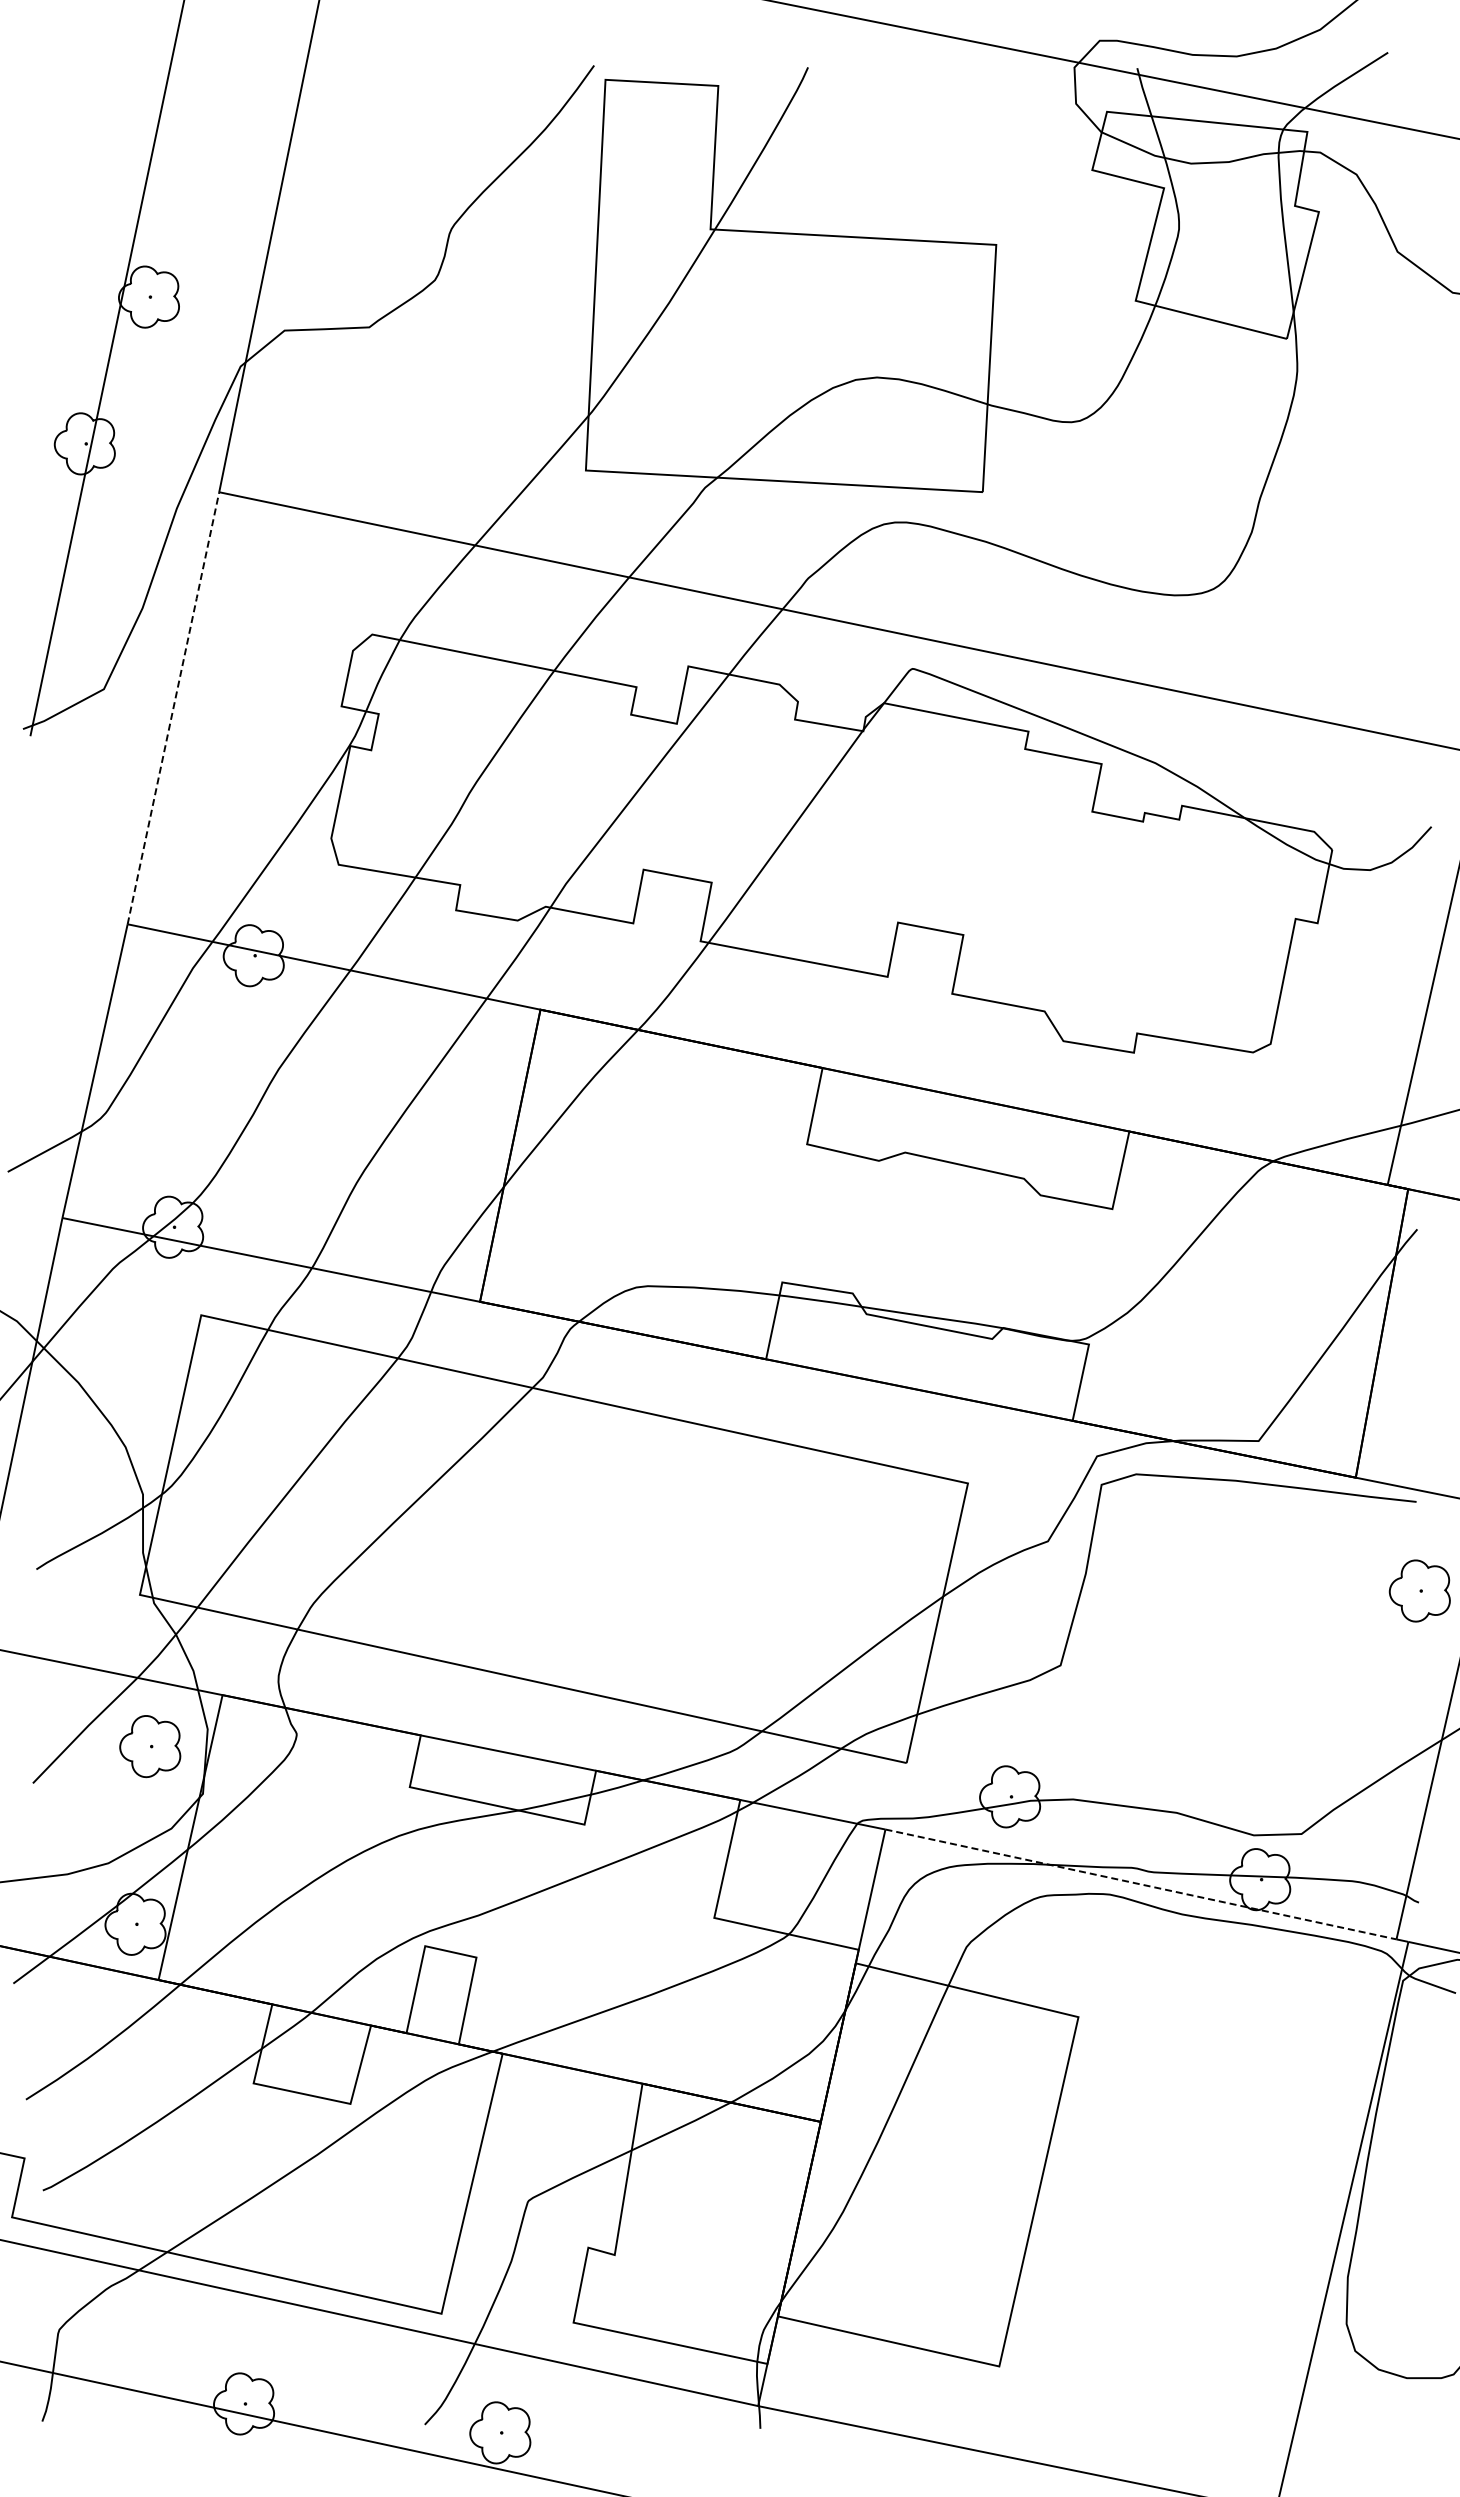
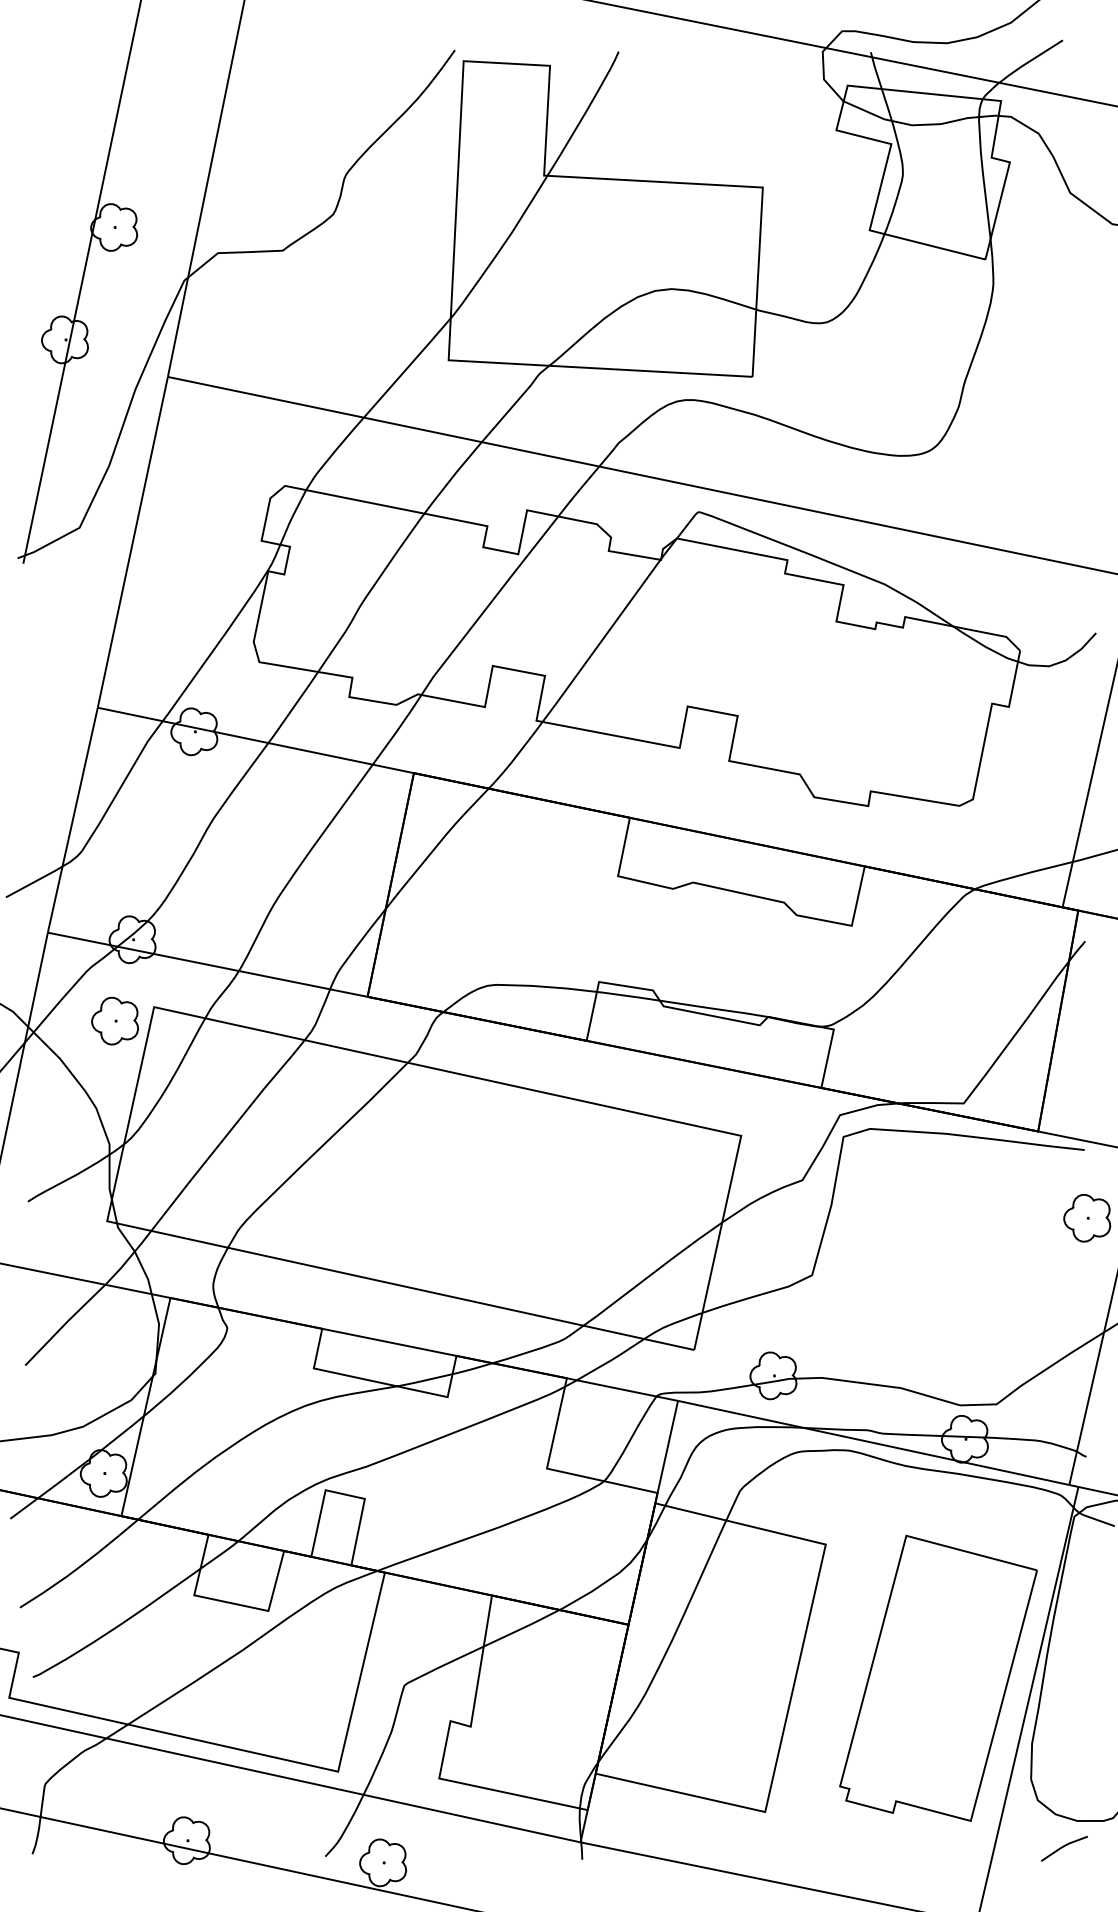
line: (173, 707) -> (132, 541), dashed -> solid
part: (150, 1746) -> (115, 1021), moved
line: (1141, 1884) -> (874, 1442), dashed -> solid
part: (1225, 2191) -> (938, 1678), added
line: (1389, 2412) -> (1063, 1847), added

